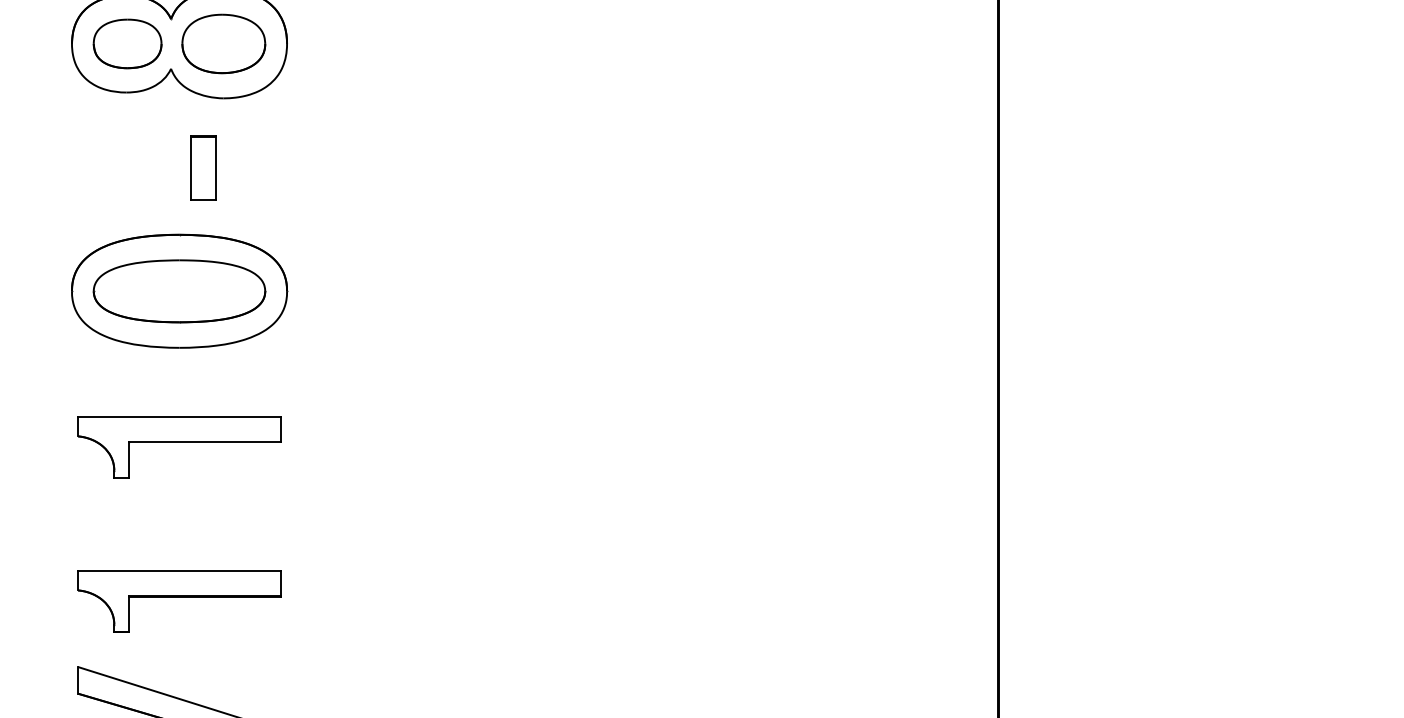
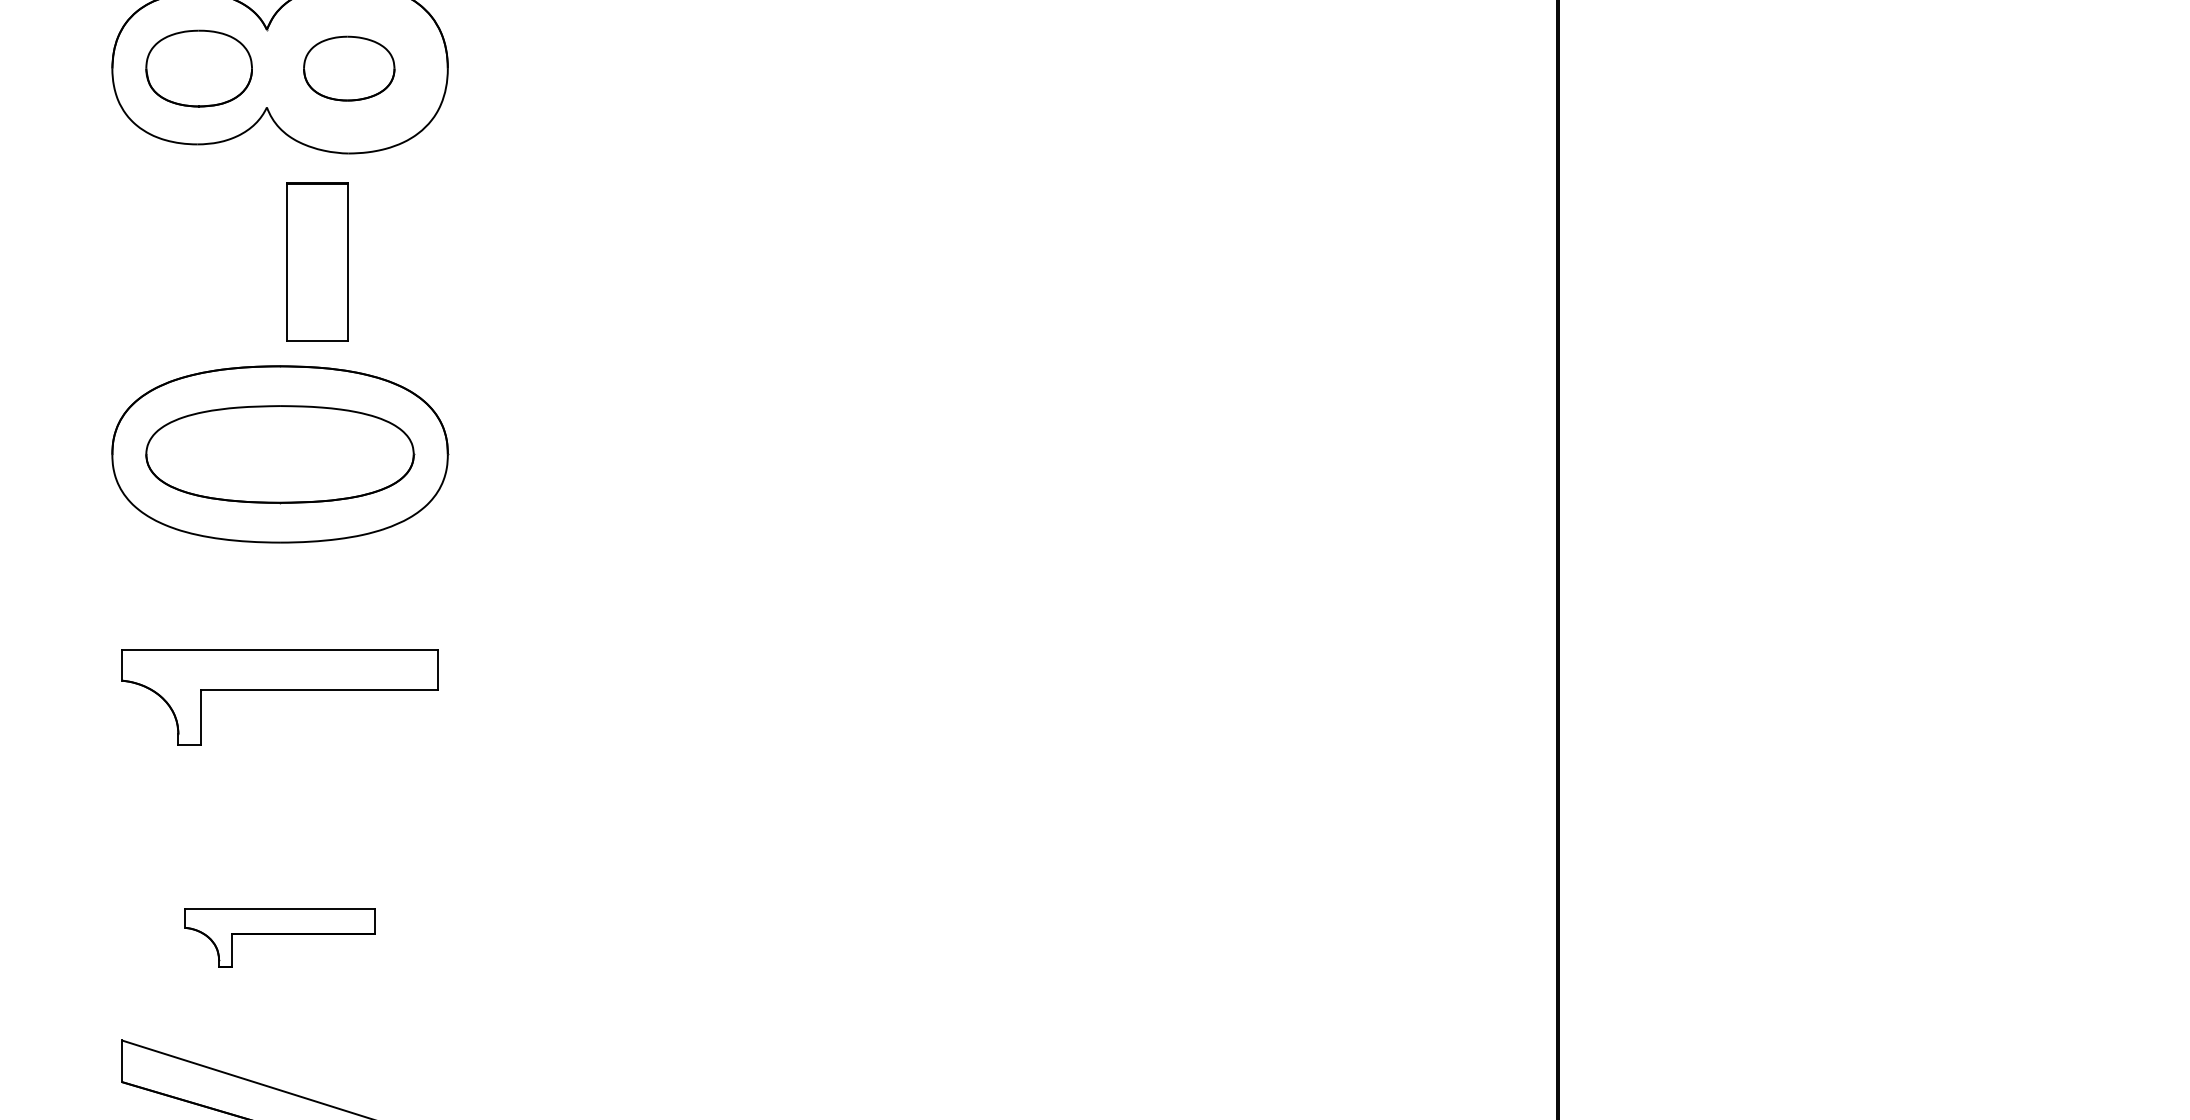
part: (223, 43) -> (348, 67), size x0.7
part: (203, 167) -> (317, 261), size x1.6
part: (179, 601) -> (280, 938), size x0.6

